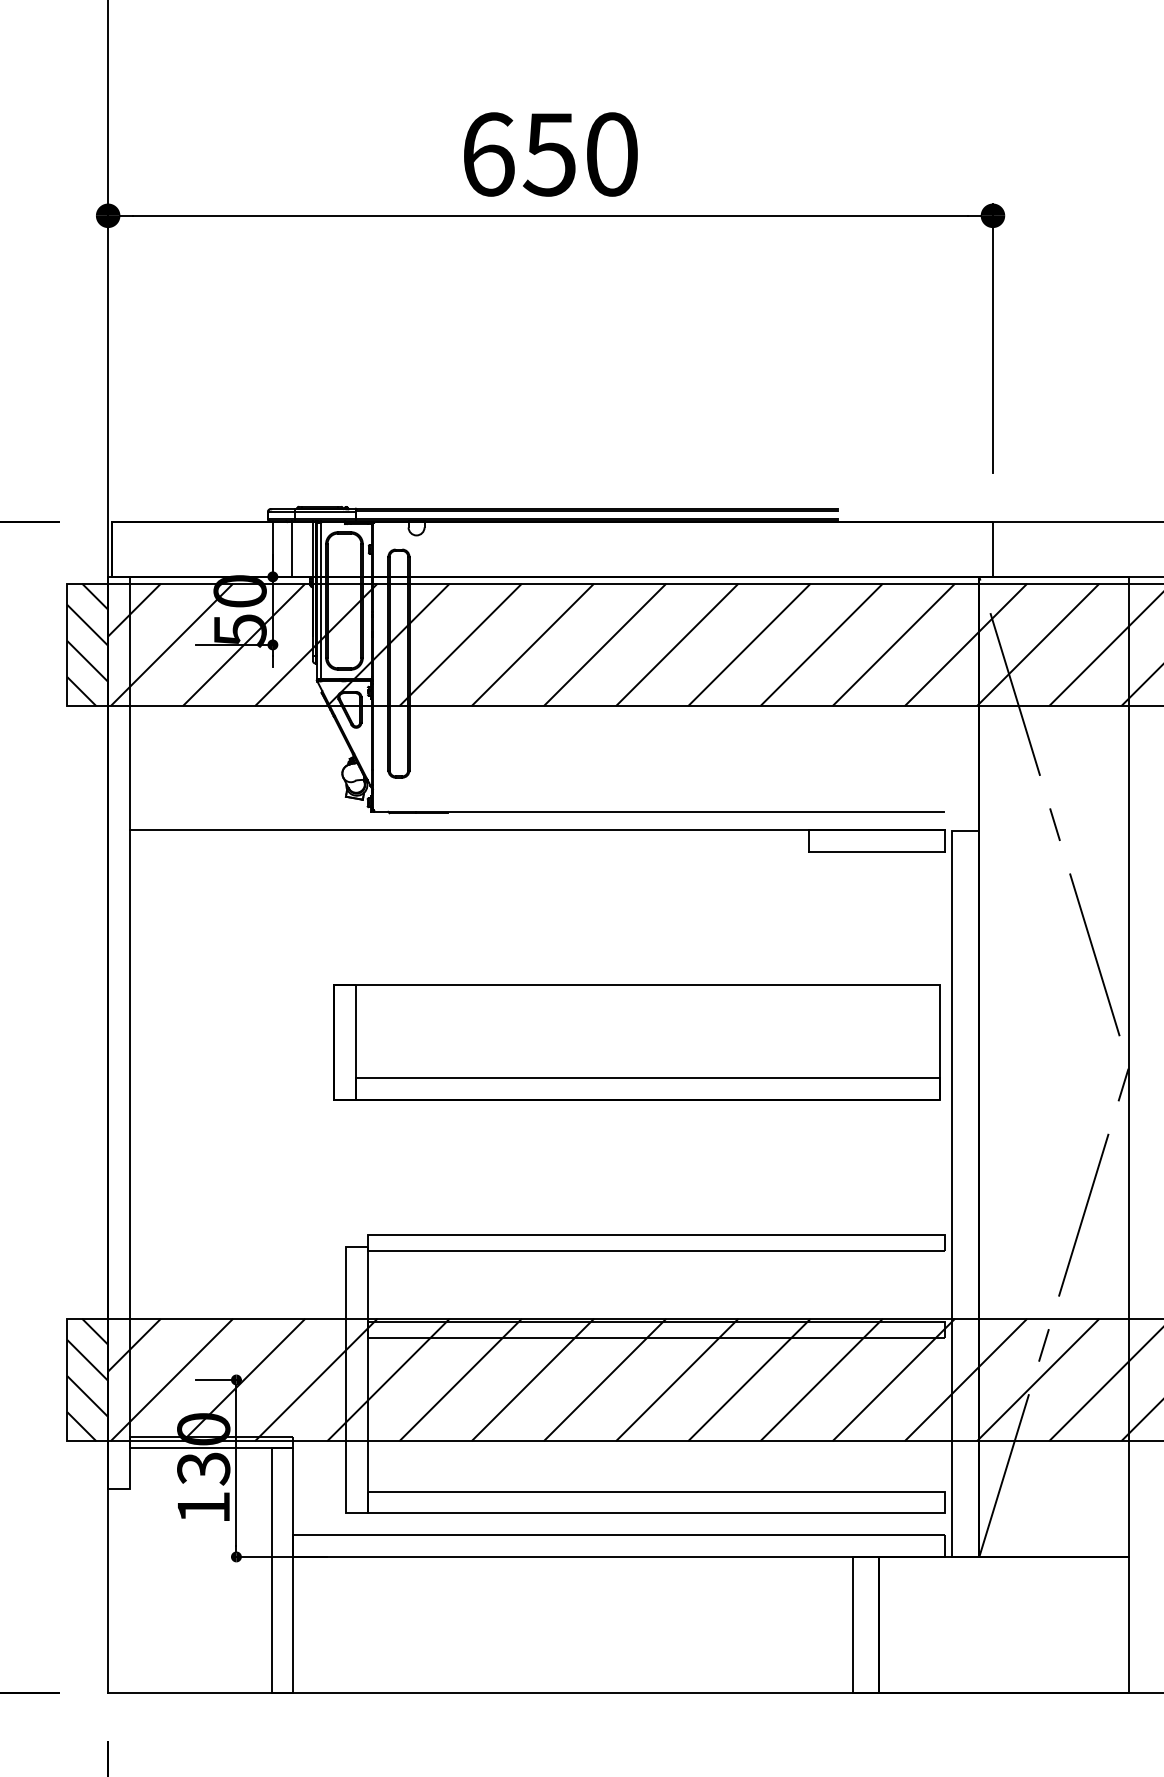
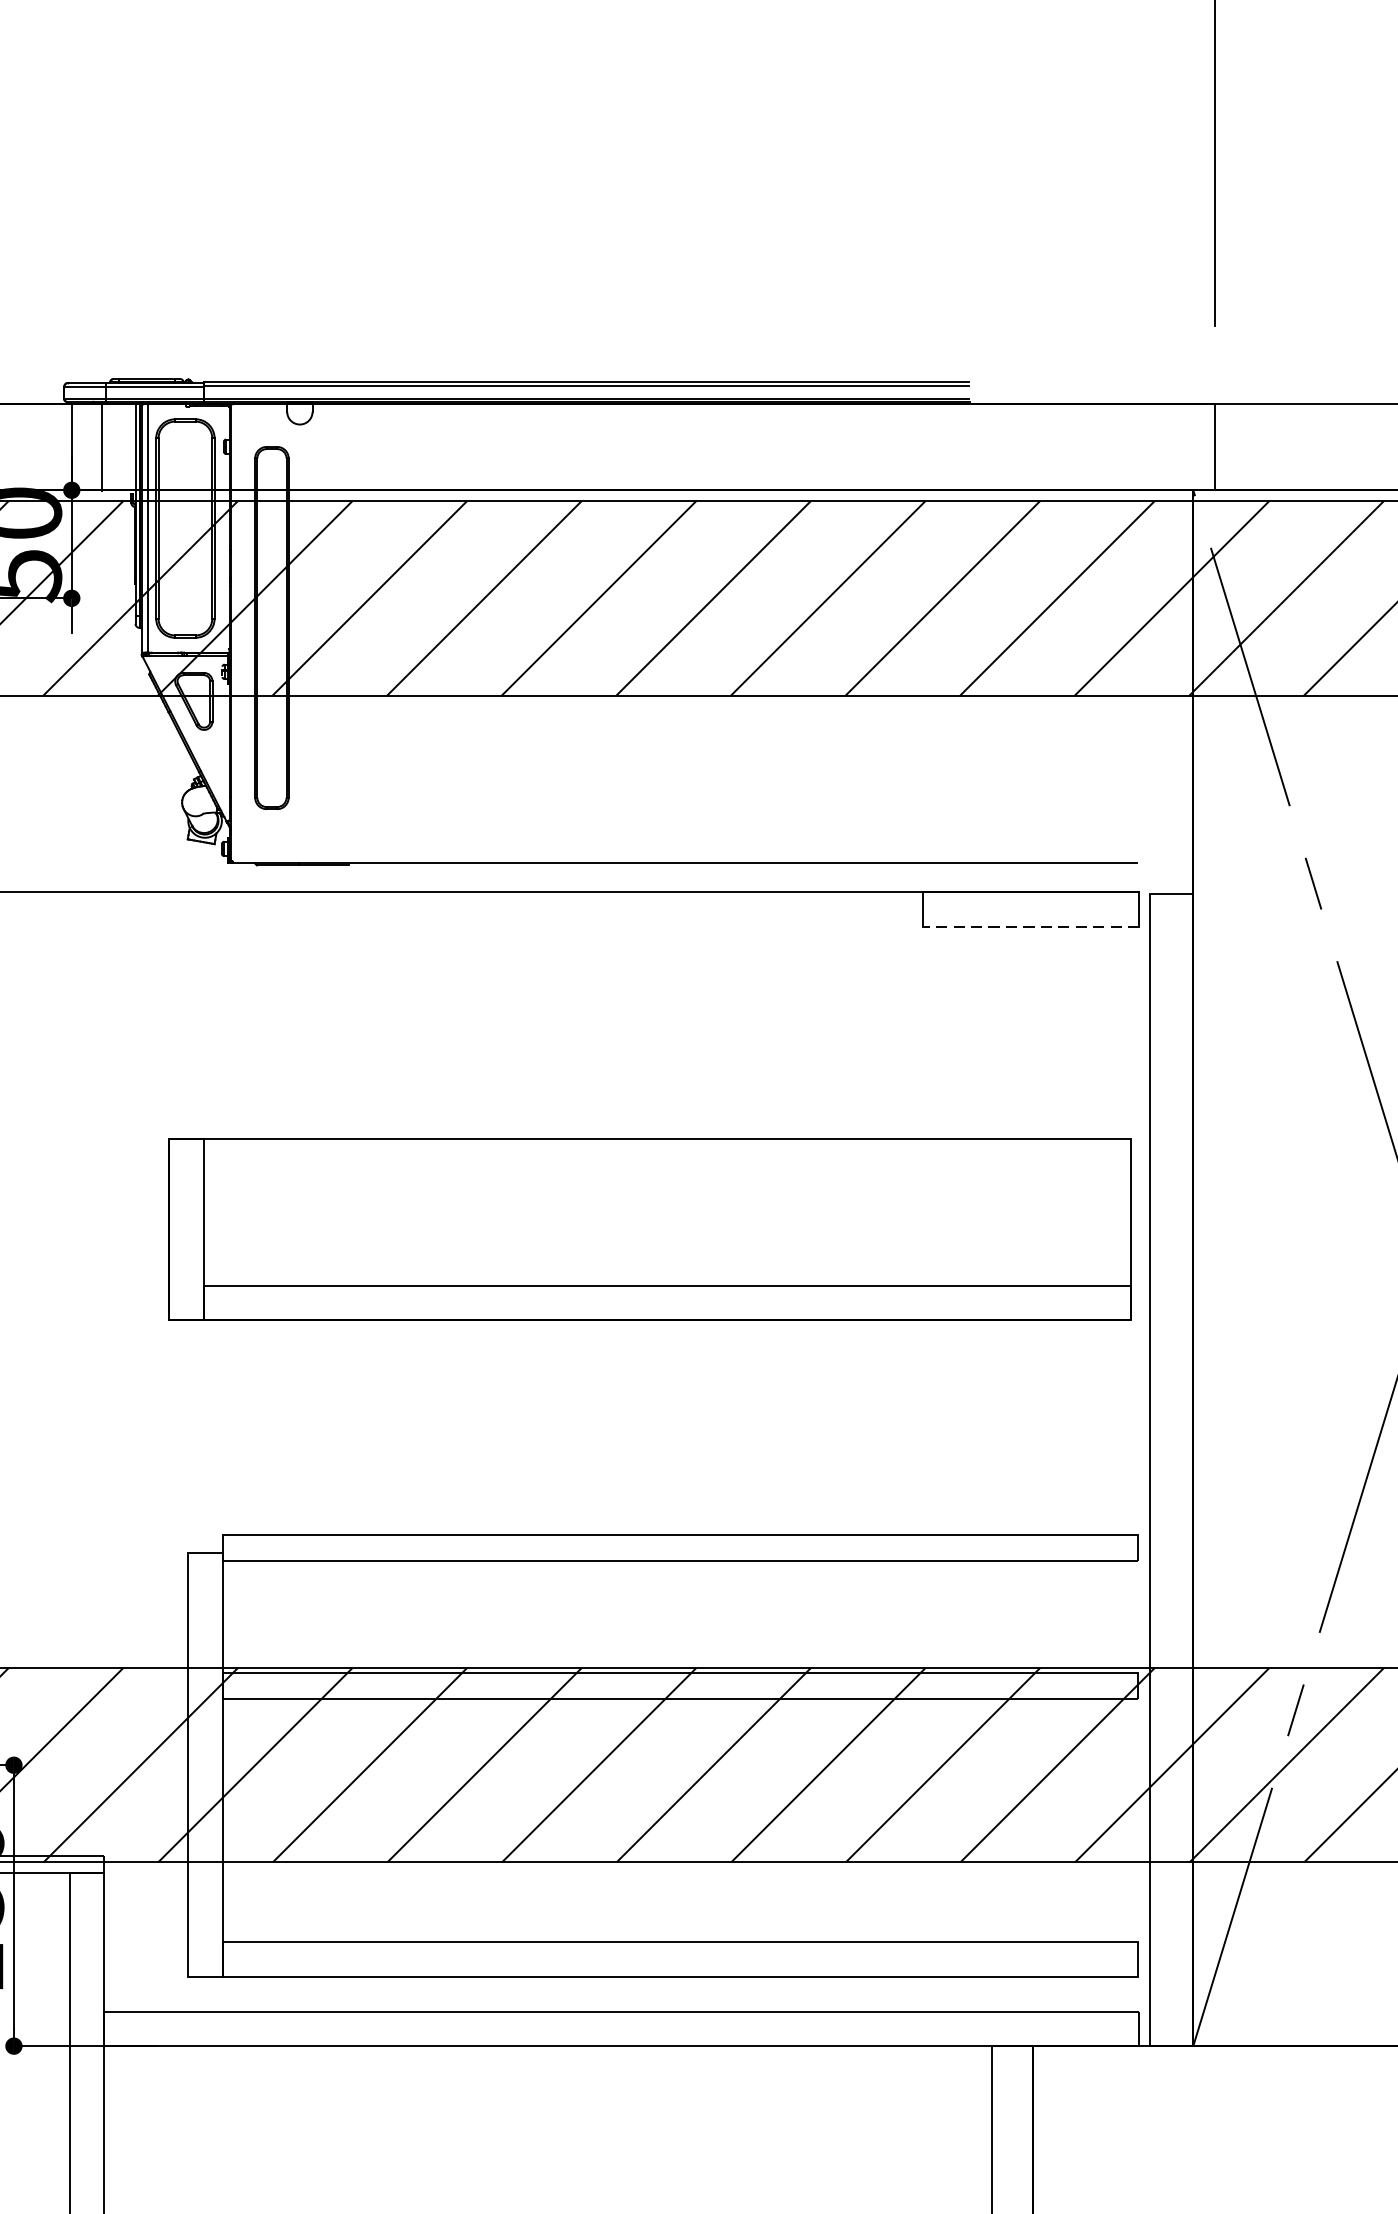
line: (876, 851) -> (1030, 926), solid -> dashed

